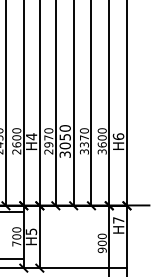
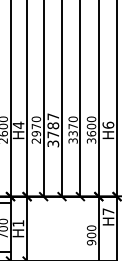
text: (64, 137) -> (52, 126), 3050 -> 3787
text: (31, 231) -> (18, 223), H5 -> H1

